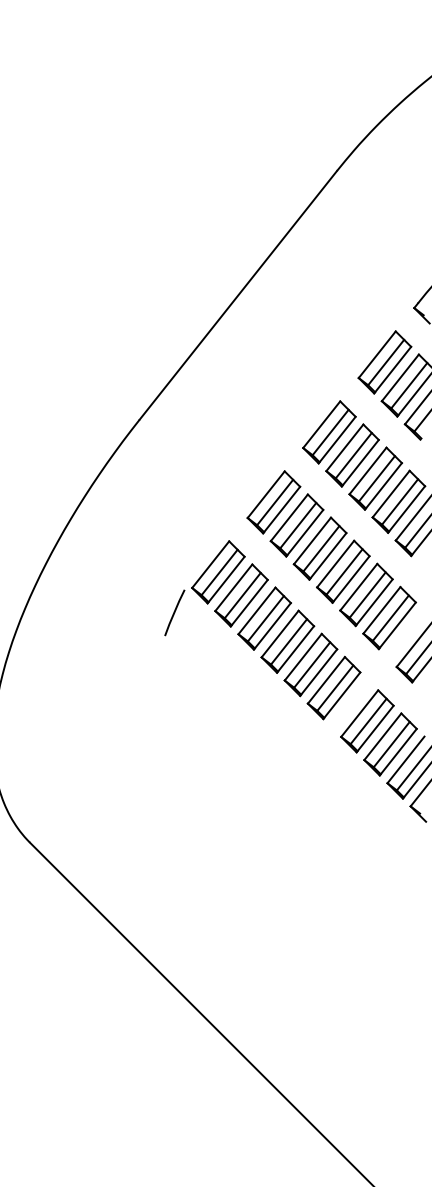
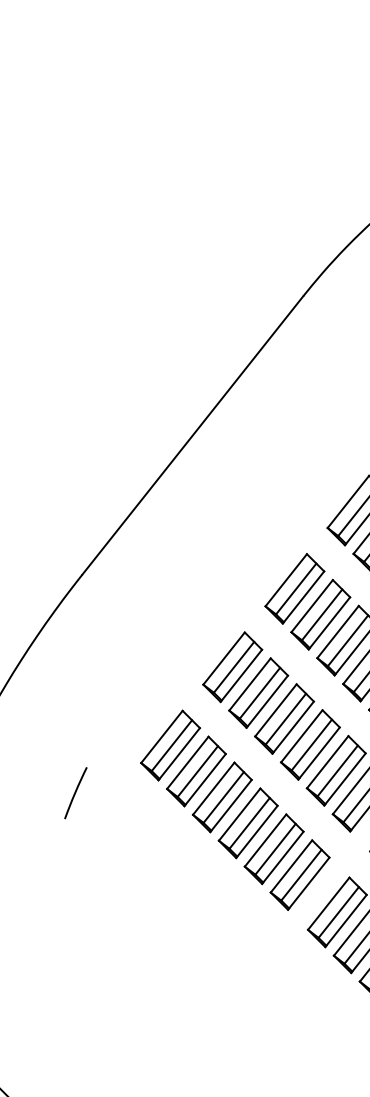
line: (174, 612) -> (75, 792), moved

